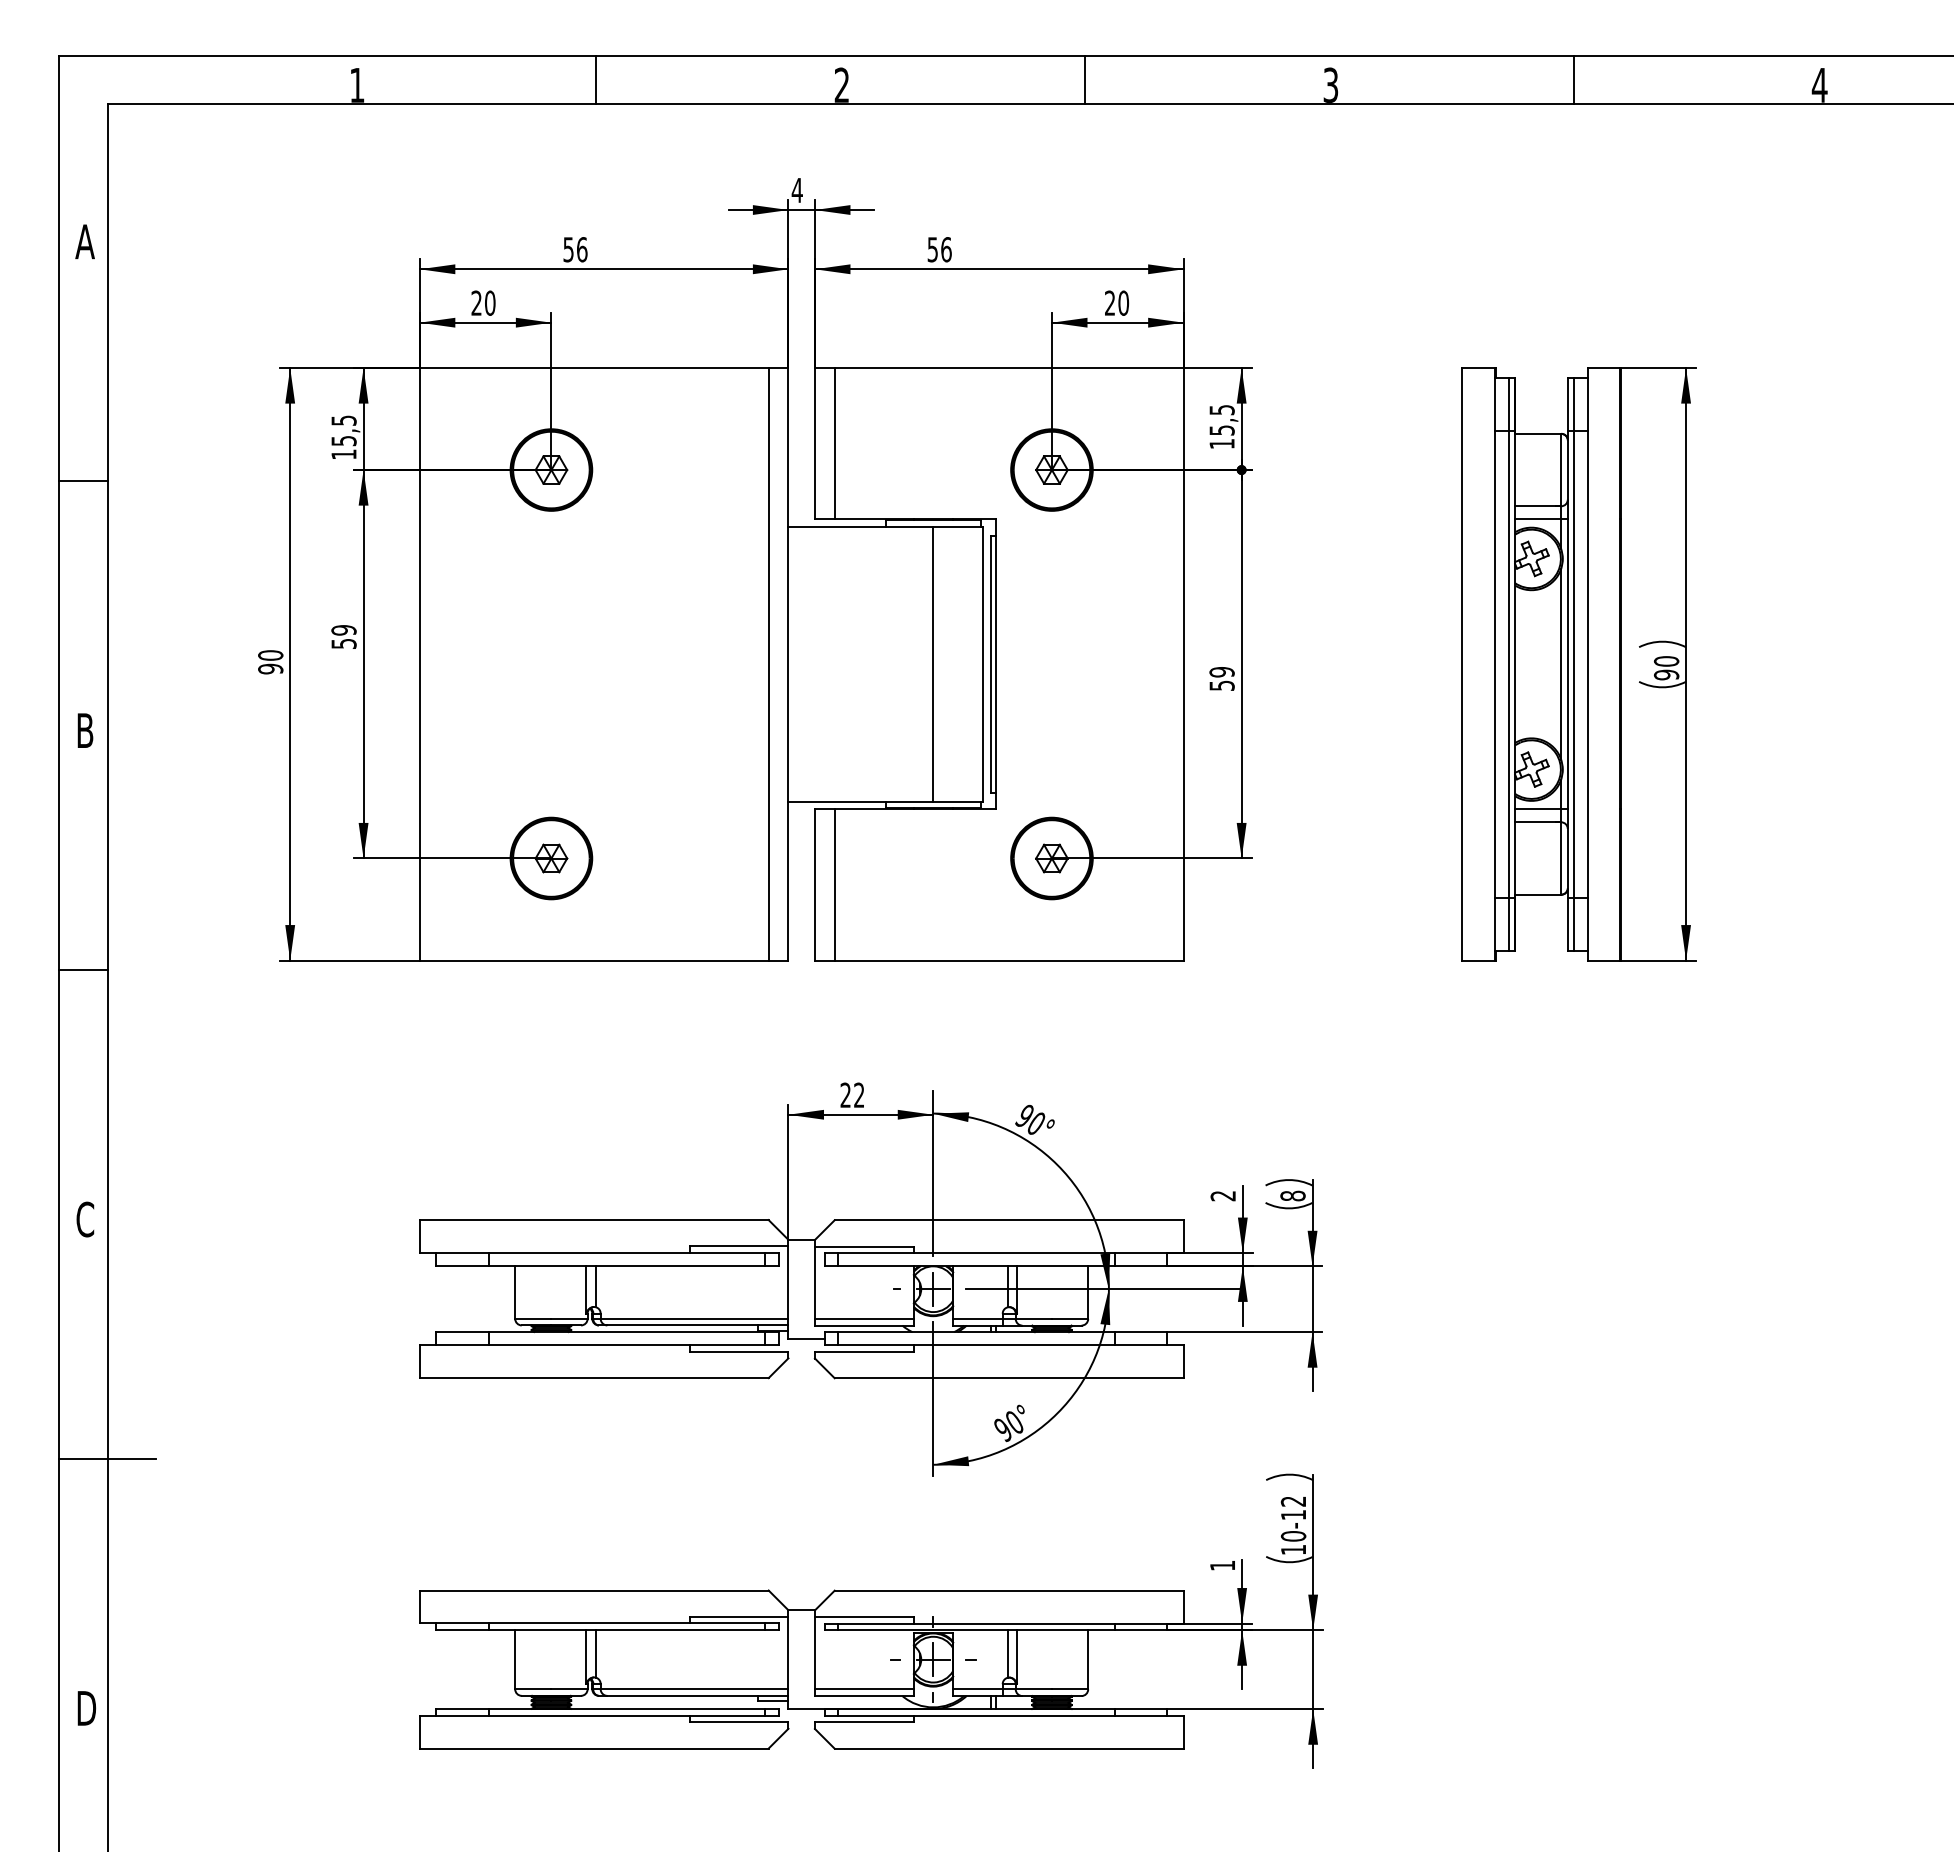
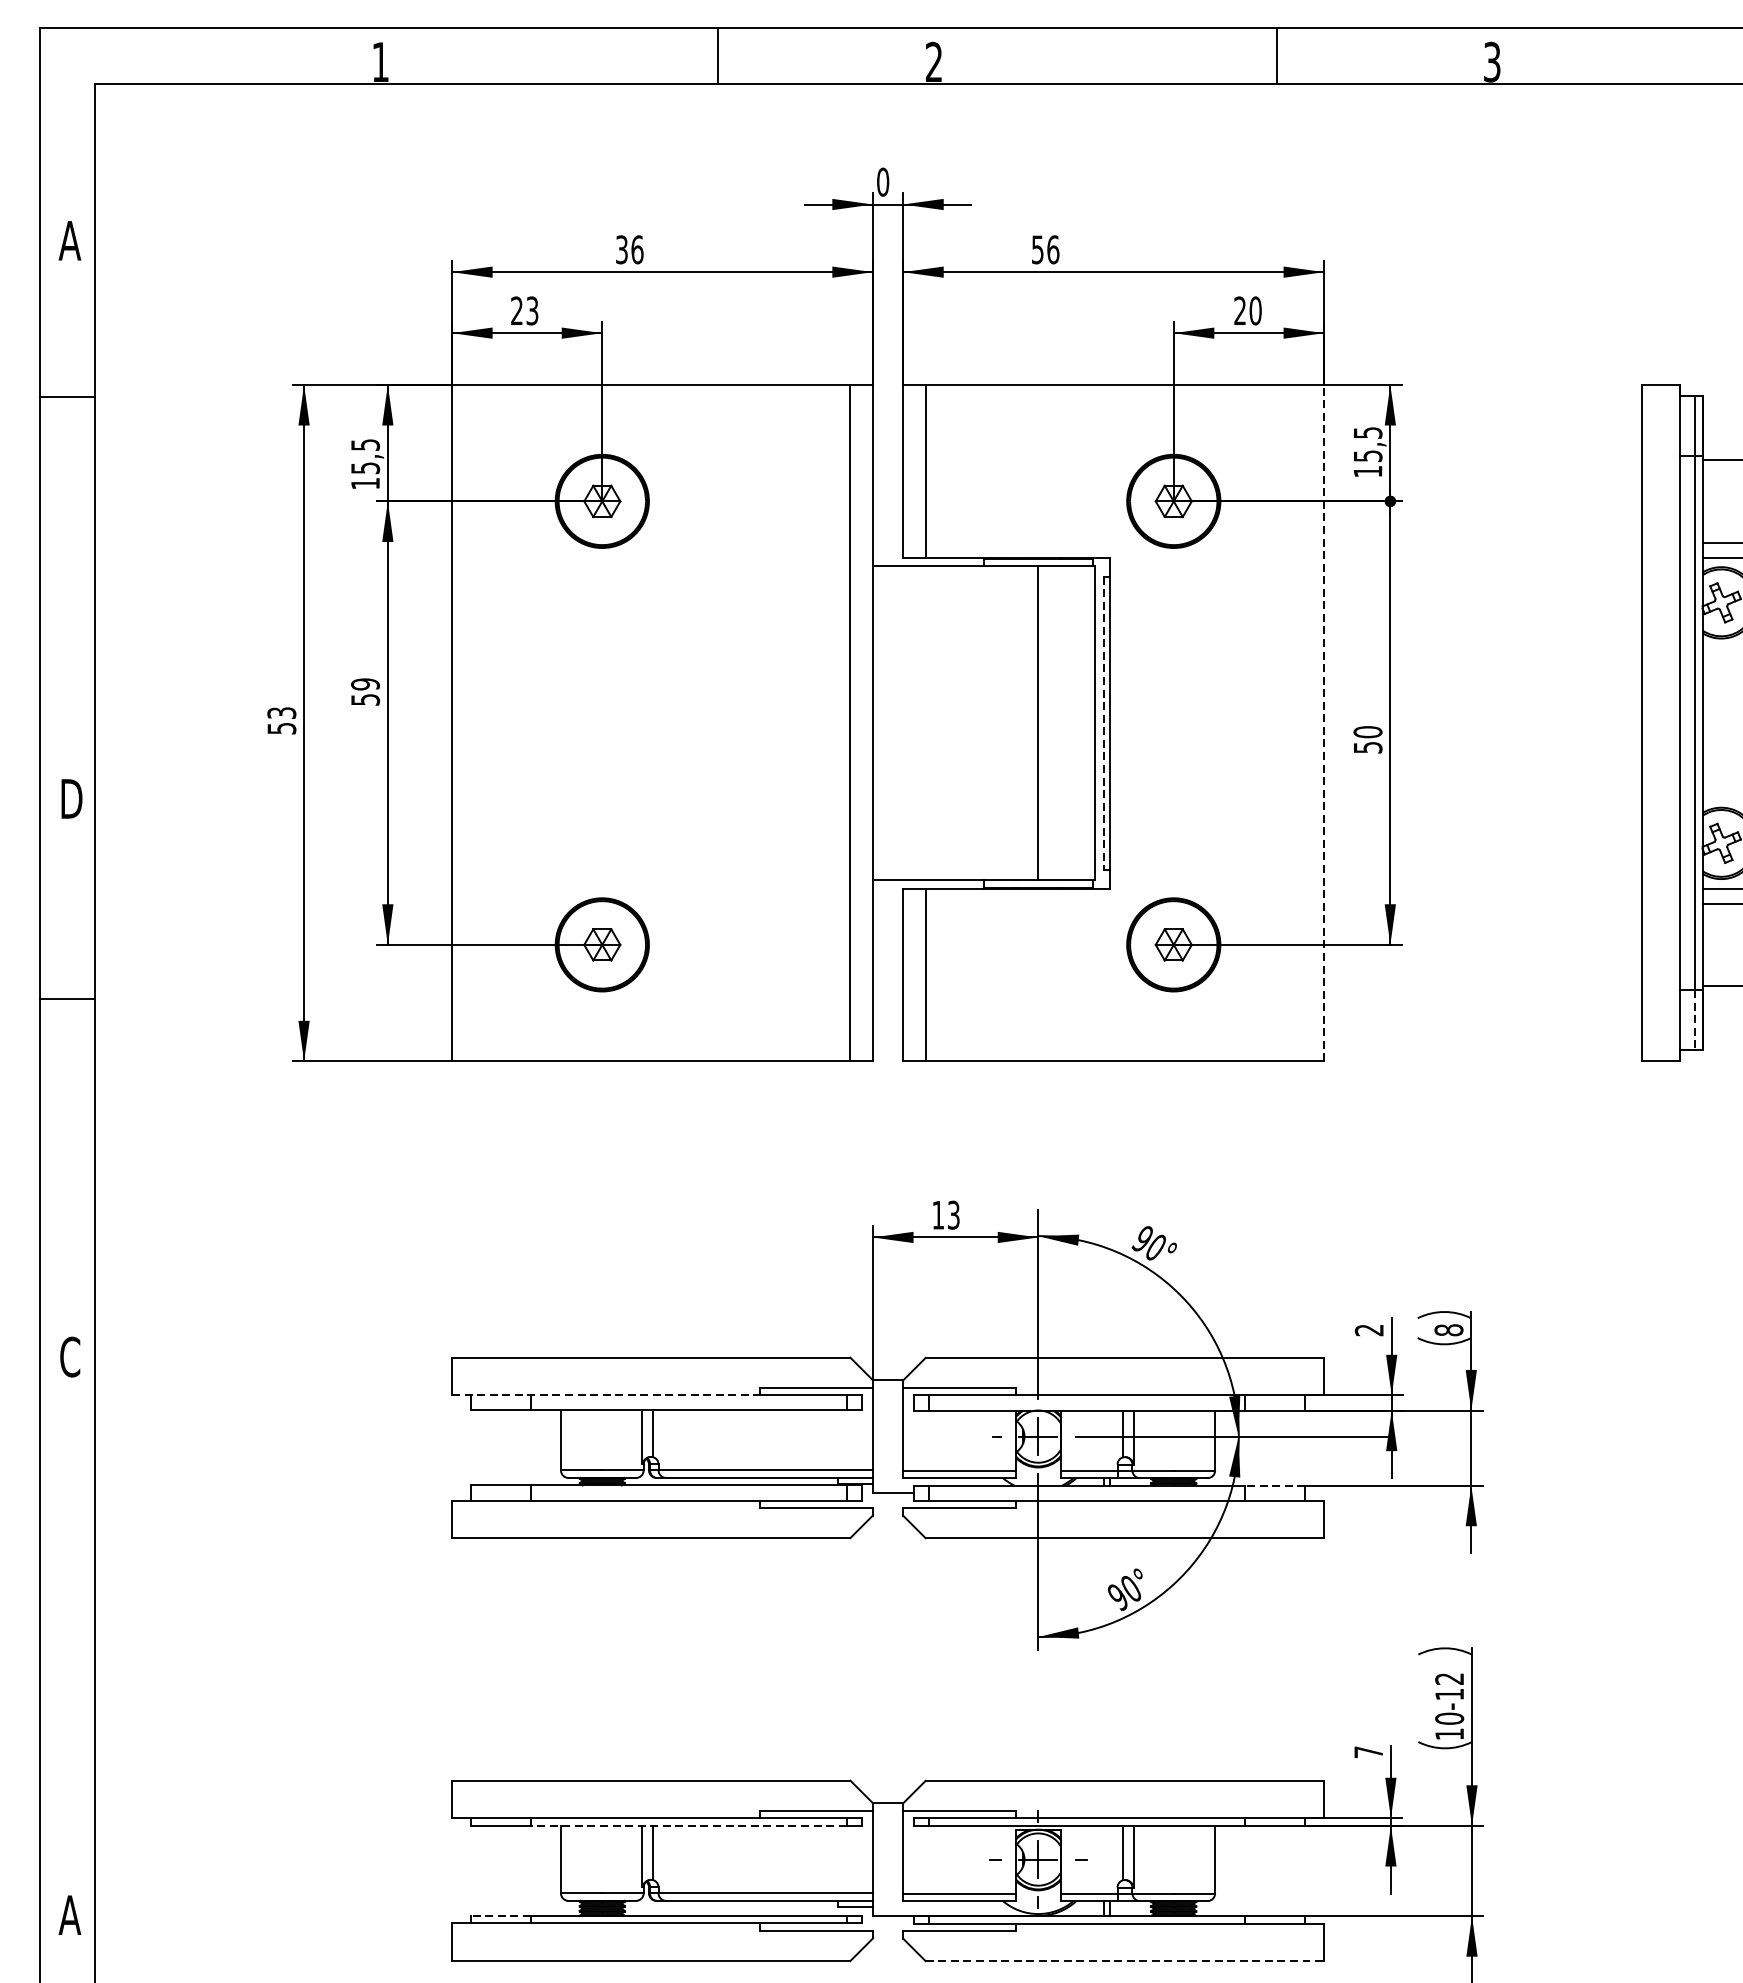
line: (596, 79) -> (717, 55), moved
line: (1085, 79) -> (1277, 55), moved
text: (796, 190) -> (882, 182), 4 -> 0
text: (568, 249) -> (621, 249), 56 -> 36
text: (490, 302) -> (532, 310), 20 -> 23
line: (82, 480) -> (66, 396), moved
text: (270, 662) -> (281, 721), 90 -> 53
line: (1183, 663) -> (1323, 722), solid -> dashed
line: (990, 664) -> (1103, 723), solid -> dashed
text: (1221, 671) -> (1367, 731), 59 -> 50
text: (88, 730) -> (73, 798), B -> D
line: (1508, 924) -> (1695, 1020), solid -> dashed
line: (82, 969) -> (66, 998), moved
text: (852, 1095) -> (946, 1215), 22 -> 13
line: (554, 1253) -> (605, 1395), solid -> dashed
line: (1140, 1332) -> (1274, 1486), solid -> dashed
line: (107, 1458) -> (95, 1629), removed
text: (1222, 1565) -> (1368, 1752), 1 -> 7
line: (626, 1630) -> (688, 1826), solid -> dashed
text: (85, 1708) -> (70, 1915), D -> A
line: (462, 1709) -> (500, 1916), solid -> dashed
line: (1009, 1748) -> (1125, 1960), solid -> dashed

